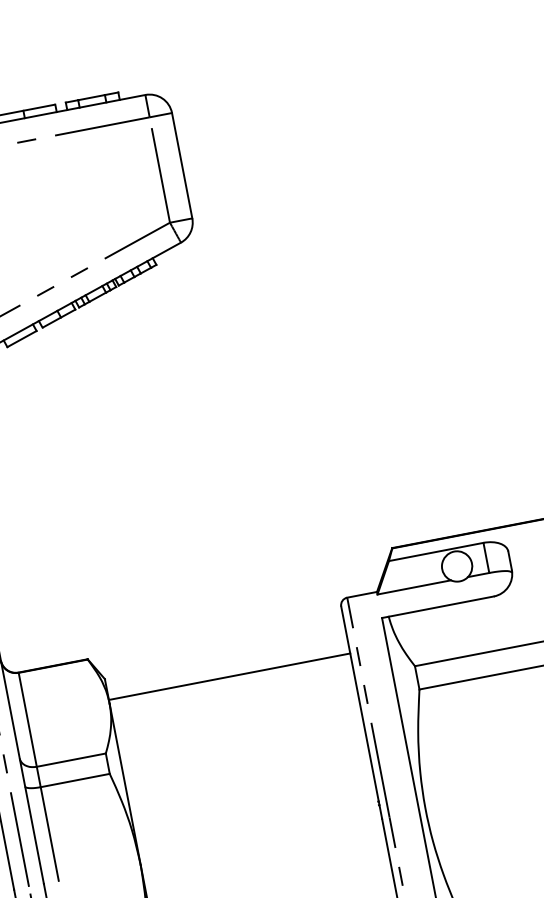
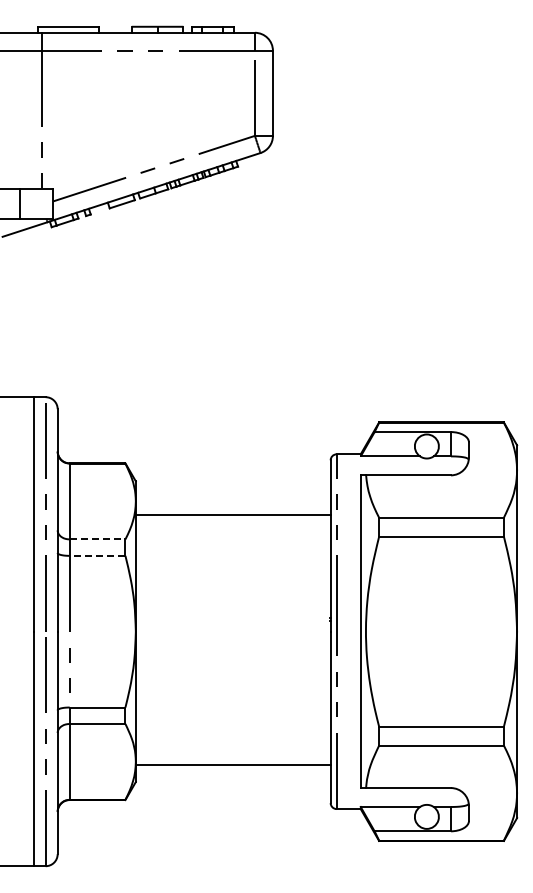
line: (228, 677) -> (232, 515), moved
line: (71, 760) -> (97, 539), solid -> dashed
line: (75, 780) -> (97, 555), solid -> dashed

